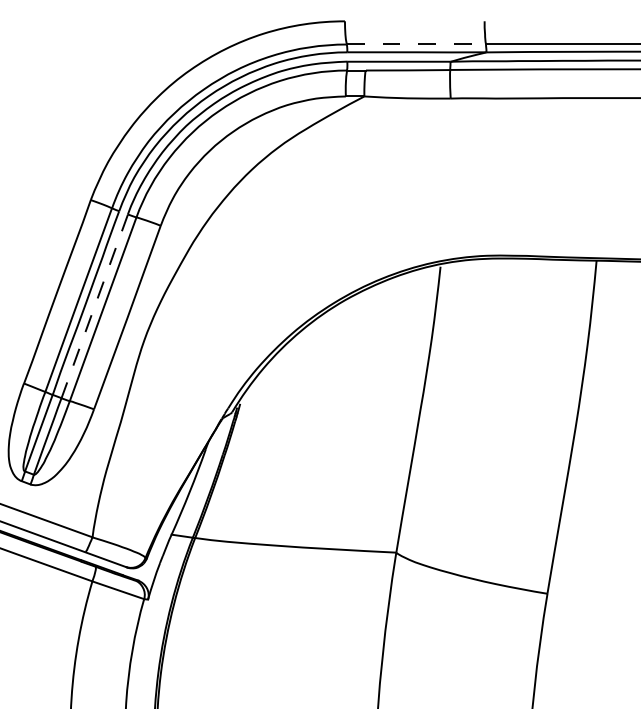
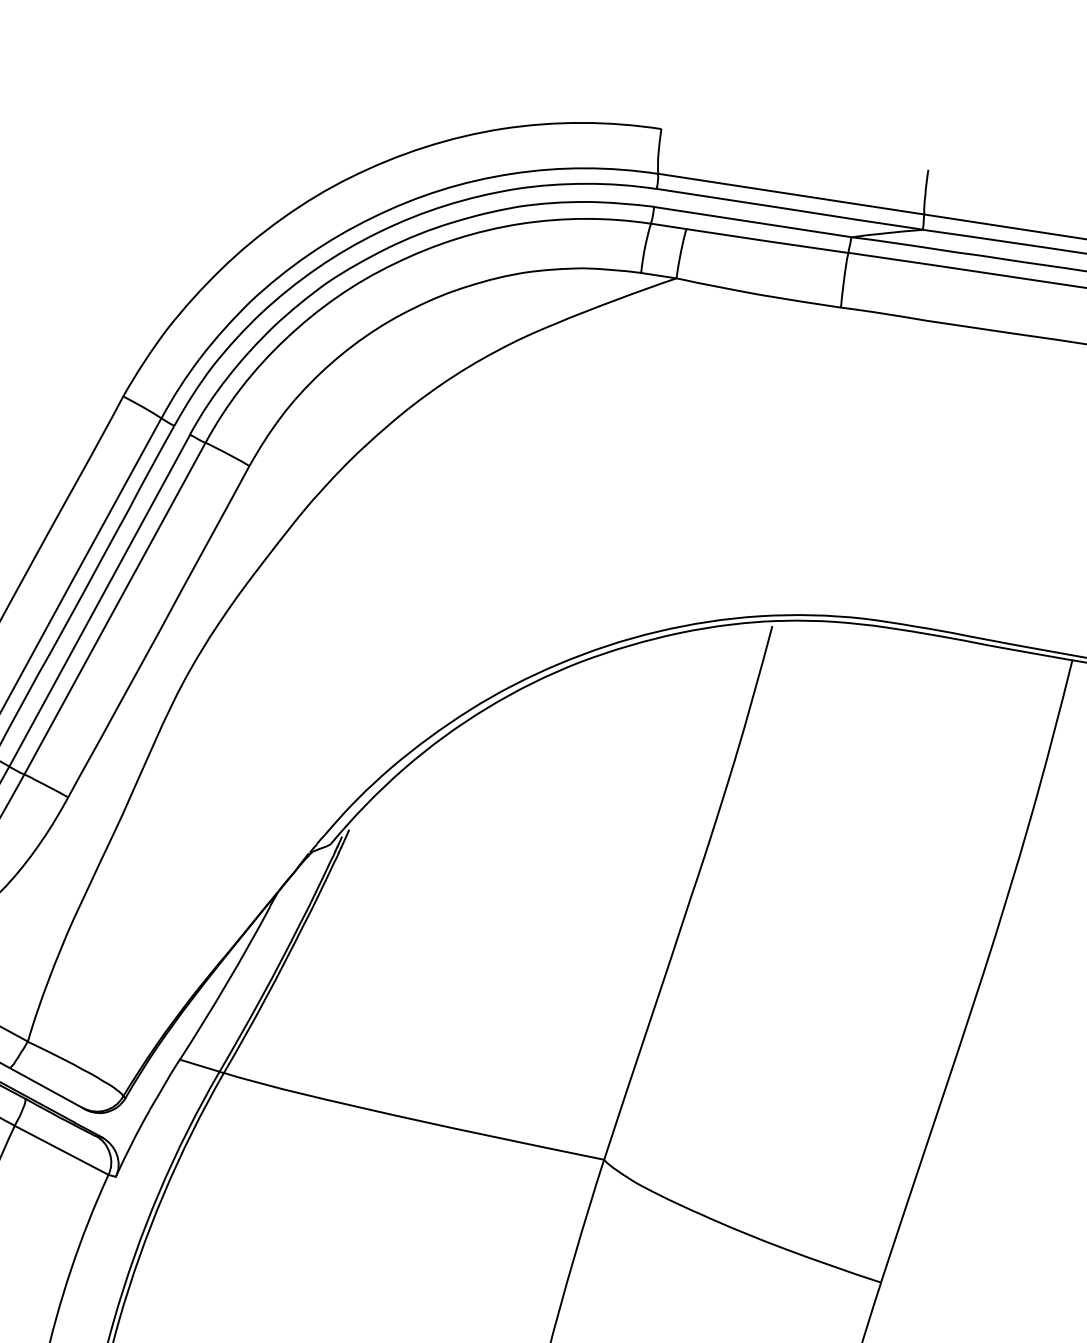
line: (416, 44) -> (791, 194), dashed -> solid
line: (94, 306) -> (99, 600), dashed -> solid

